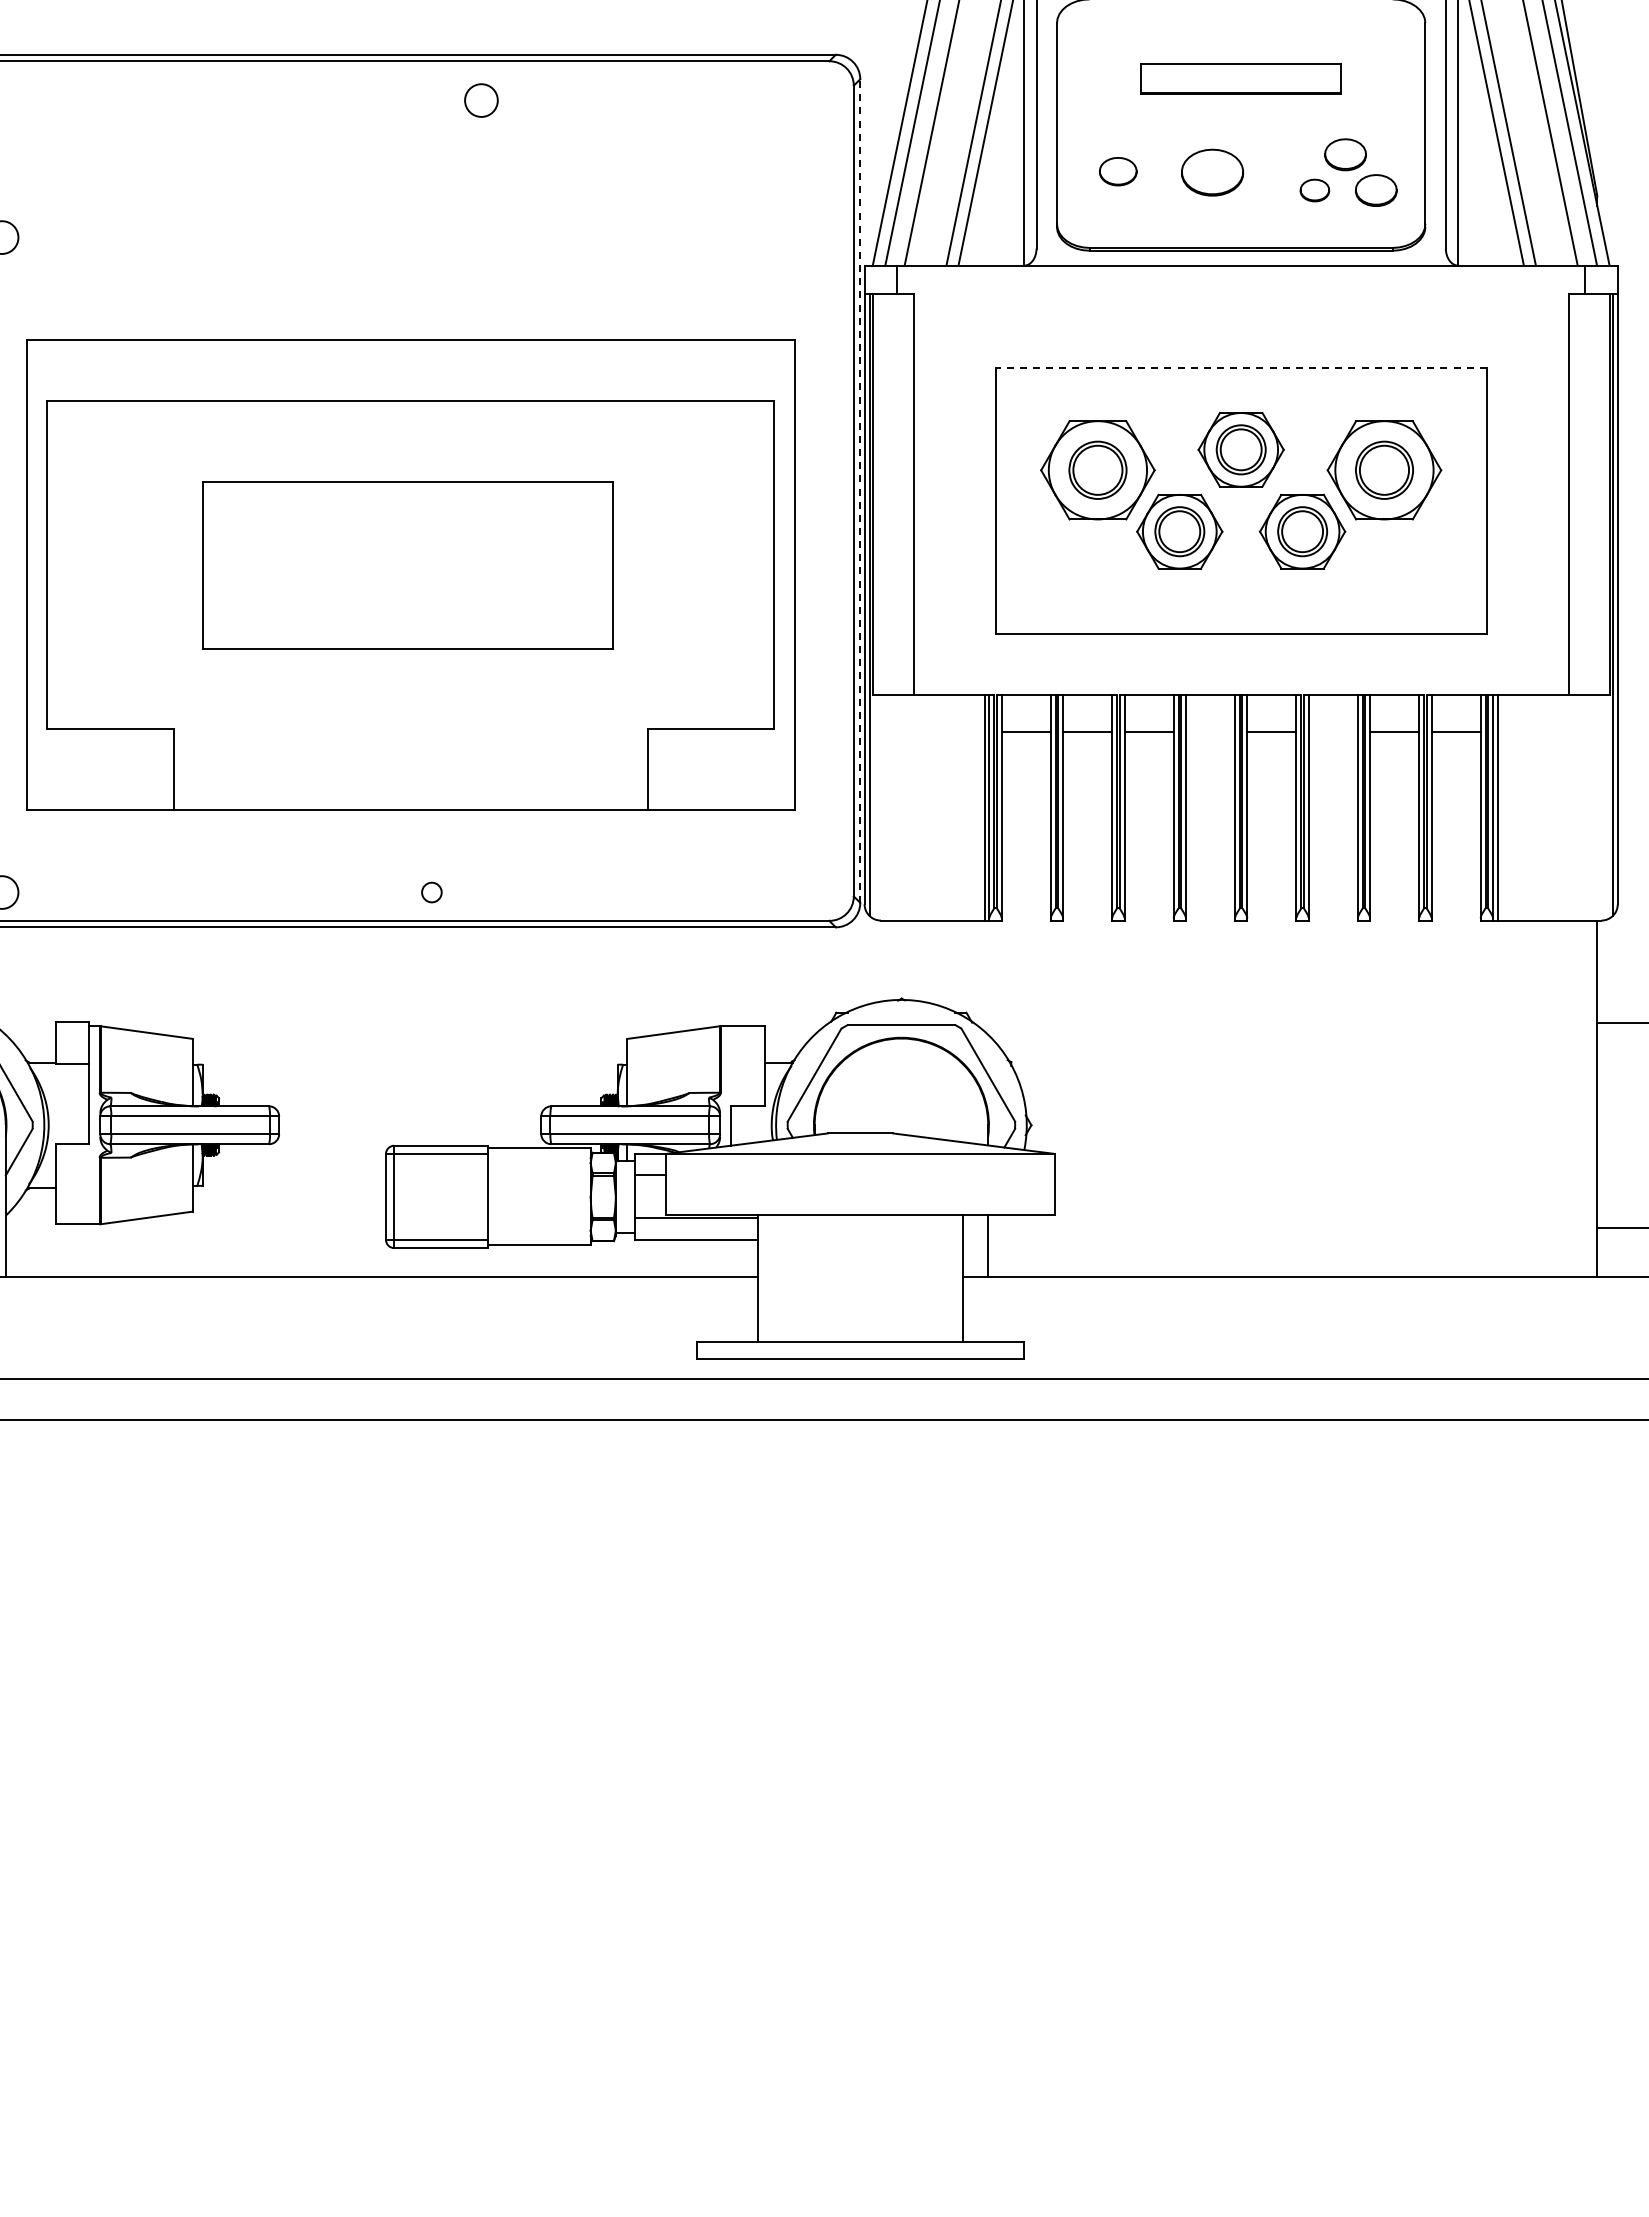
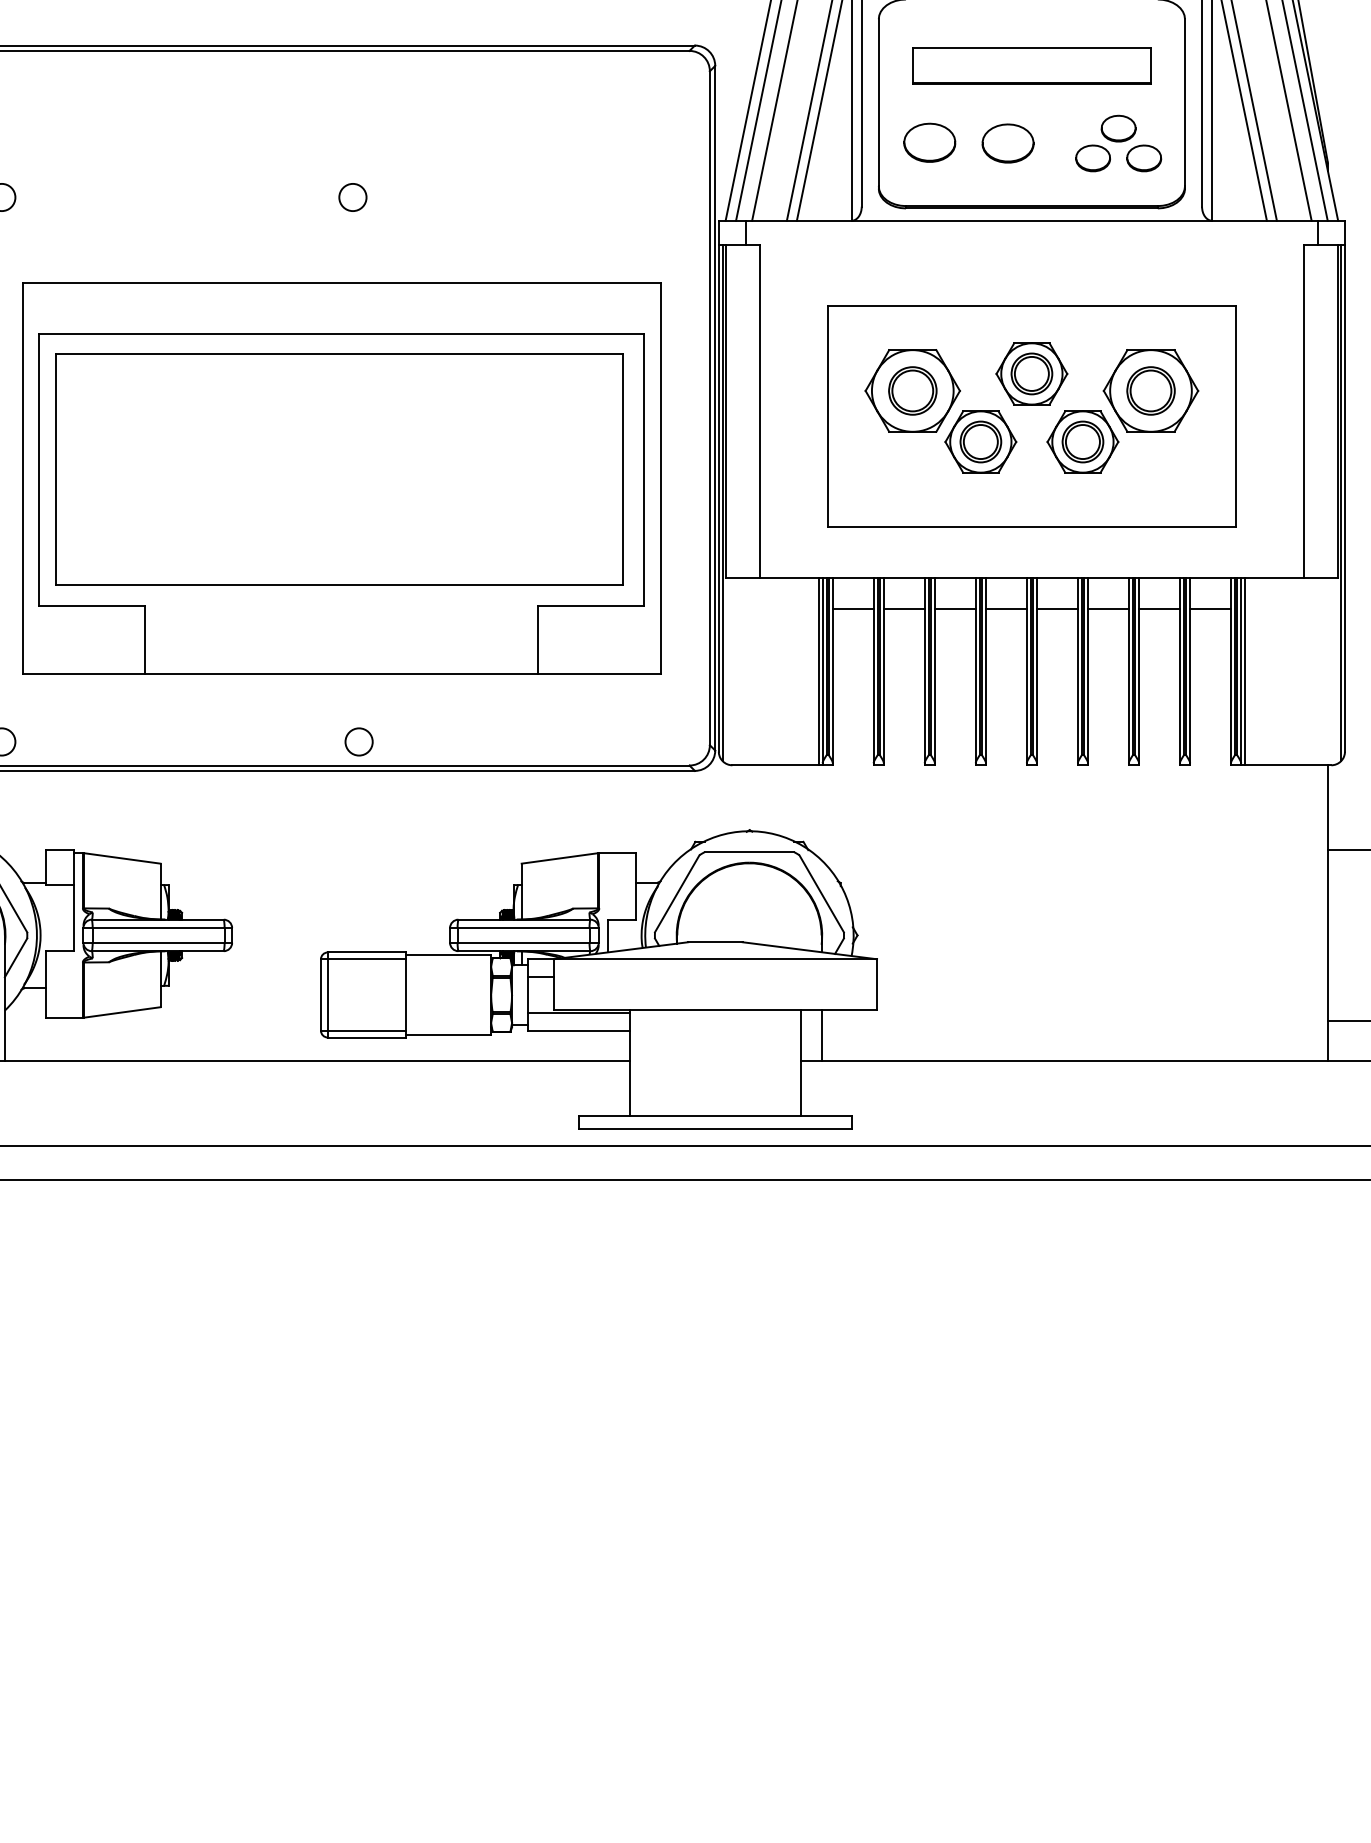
part: (1240, 79) -> (1031, 66), size x1.43
circle: (481, 100) -> (352, 197), moved
part: (1117, 171) -> (929, 142), size x1.67
part: (1314, 190) -> (1092, 158), size x1.43
line: (1241, 367) -> (1032, 305), dashed -> solid
line: (860, 491) -> (715, 408), dashed -> solid
part: (408, 564) -> (339, 469), size x1.67
line: (1210, 732) -> (1006, 608), added
line: (1332, 732) -> (1107, 608), added
circle: (431, 892) -> (358, 741), size x1.67

